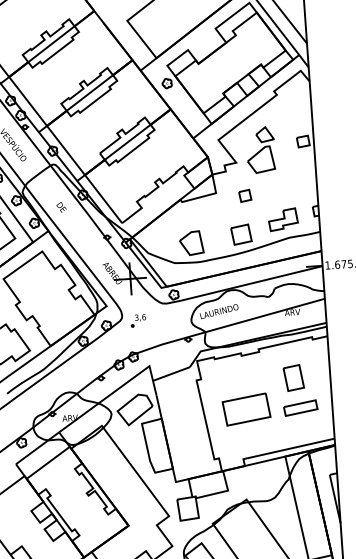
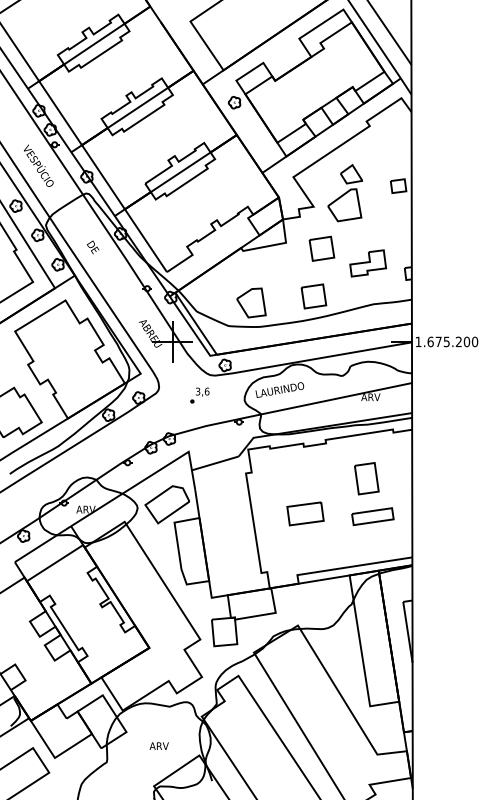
part: (244, 195) -> (321, 248), size x1.67
part: (282, 219) -> (367, 263), moved
part: (138, 320) -> (199, 395), moved
part: (246, 409) -> (305, 513), size x0.62

